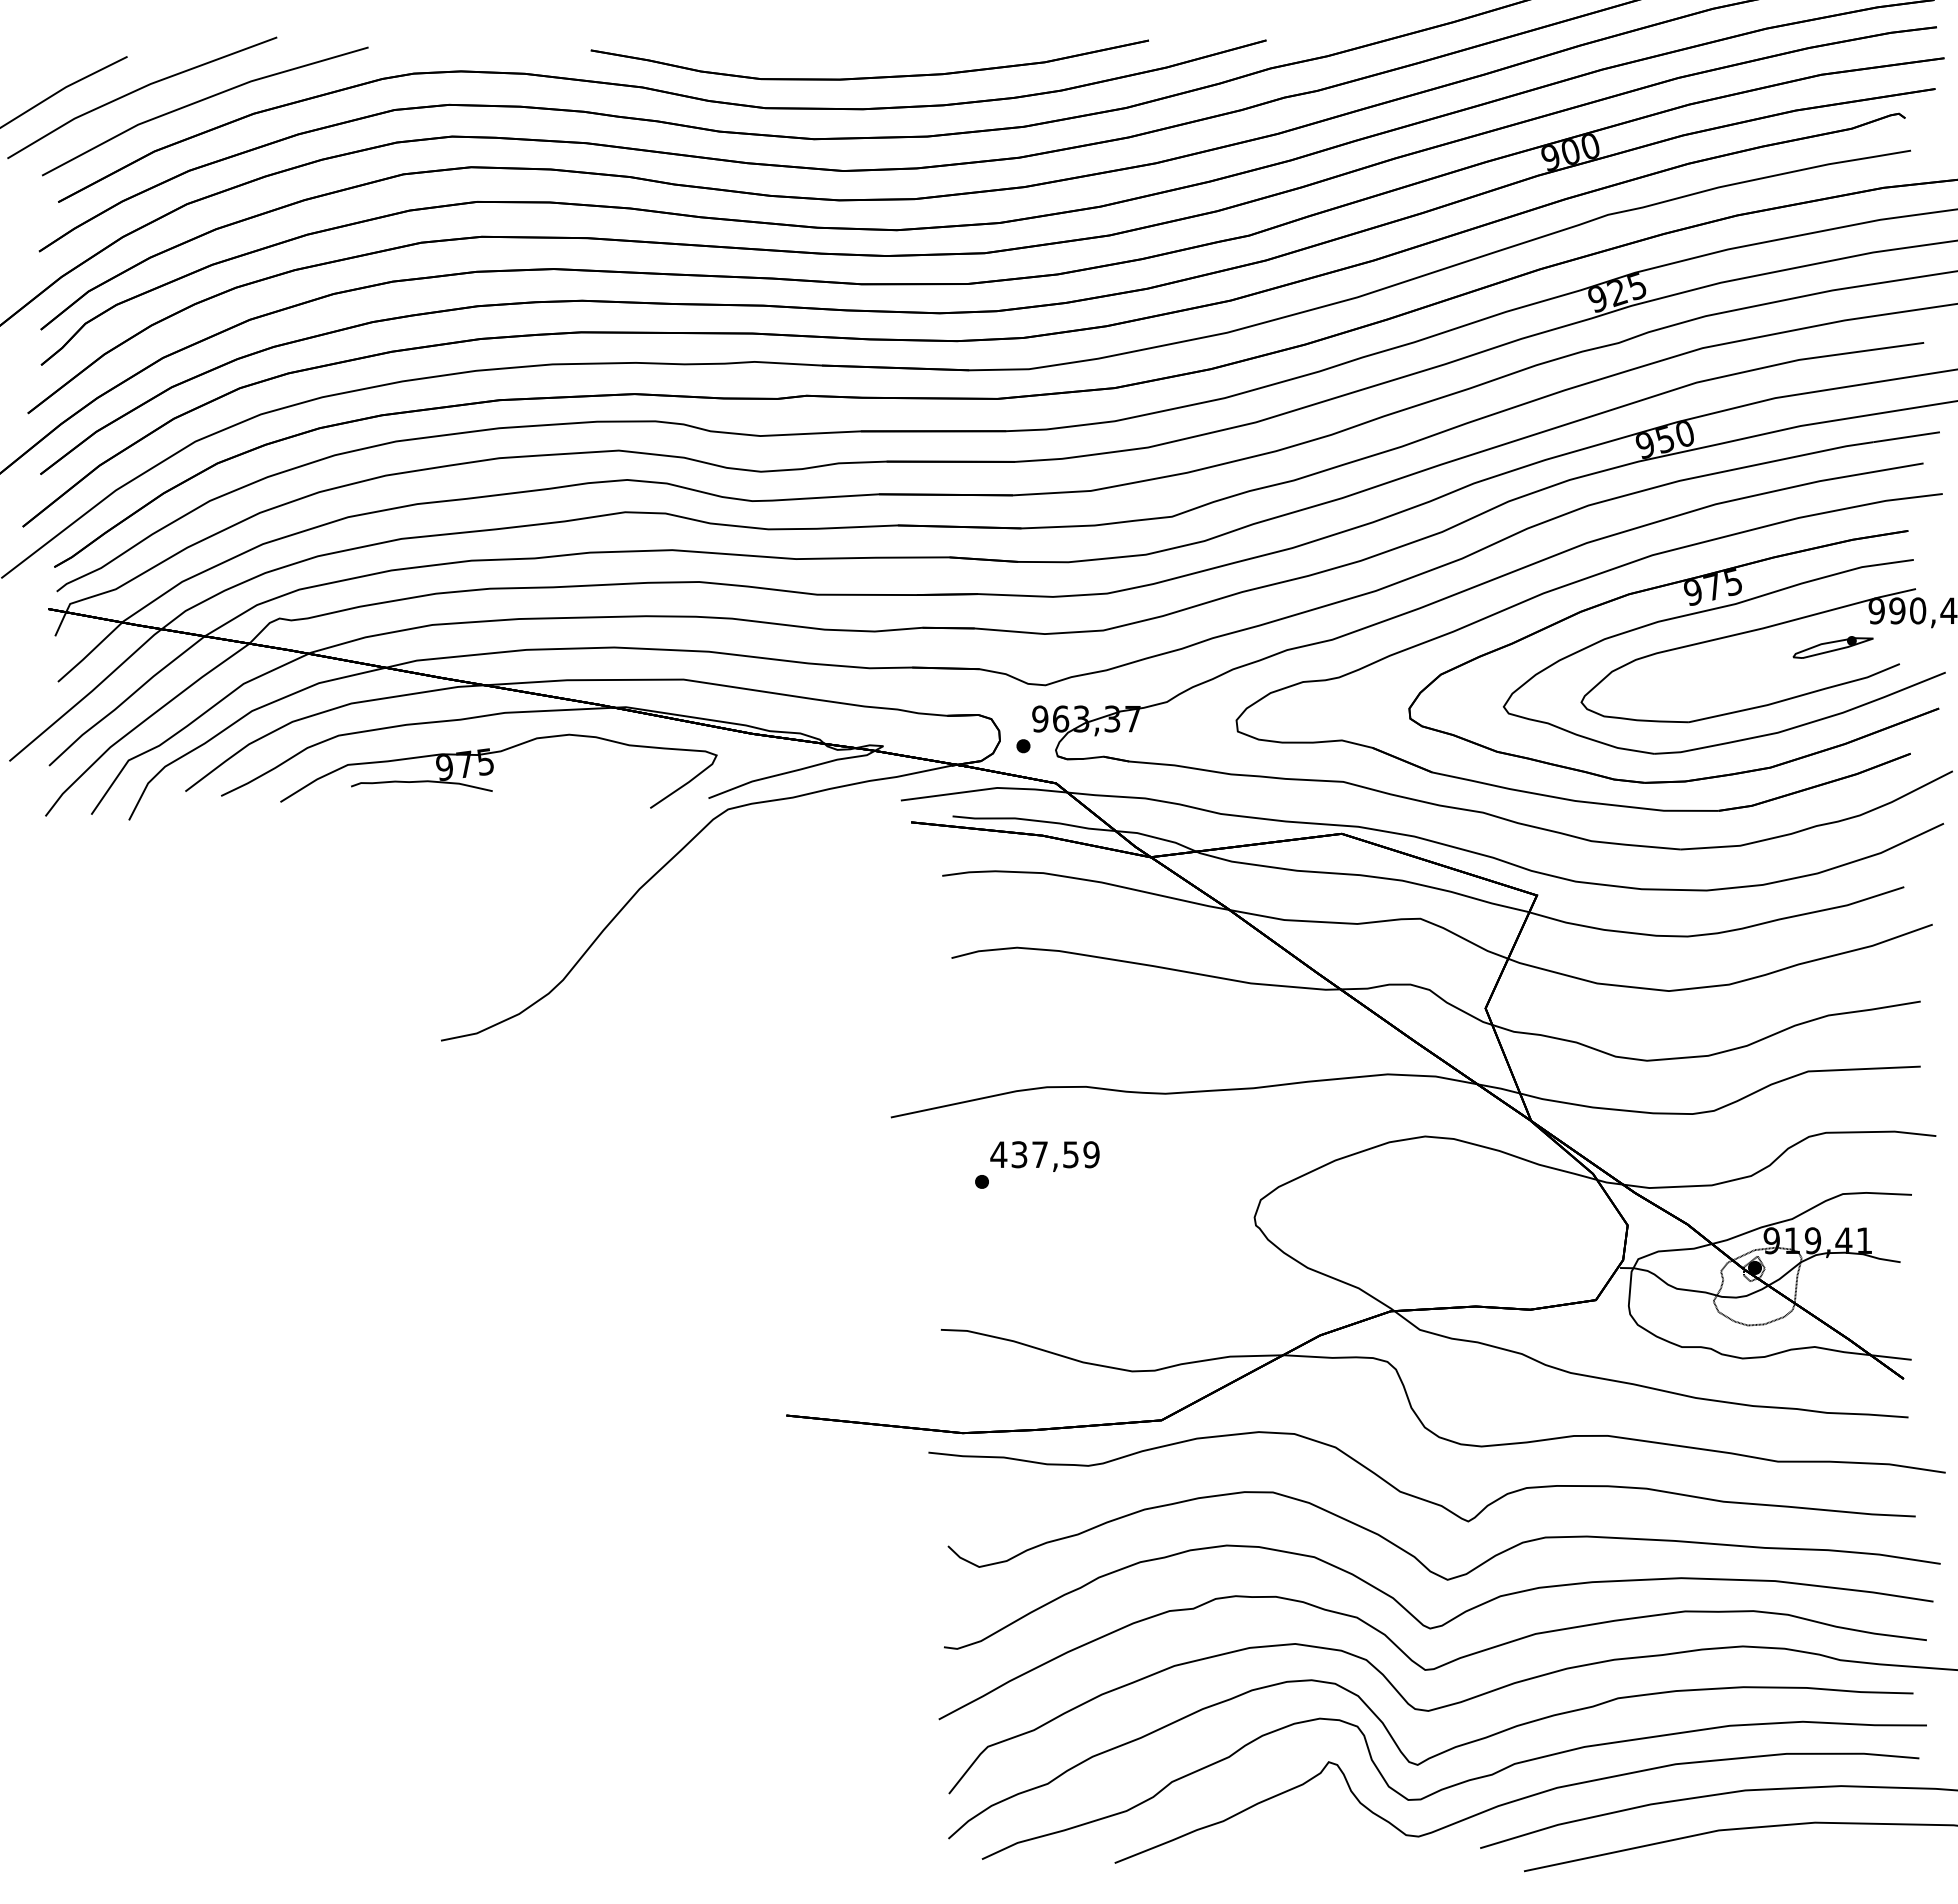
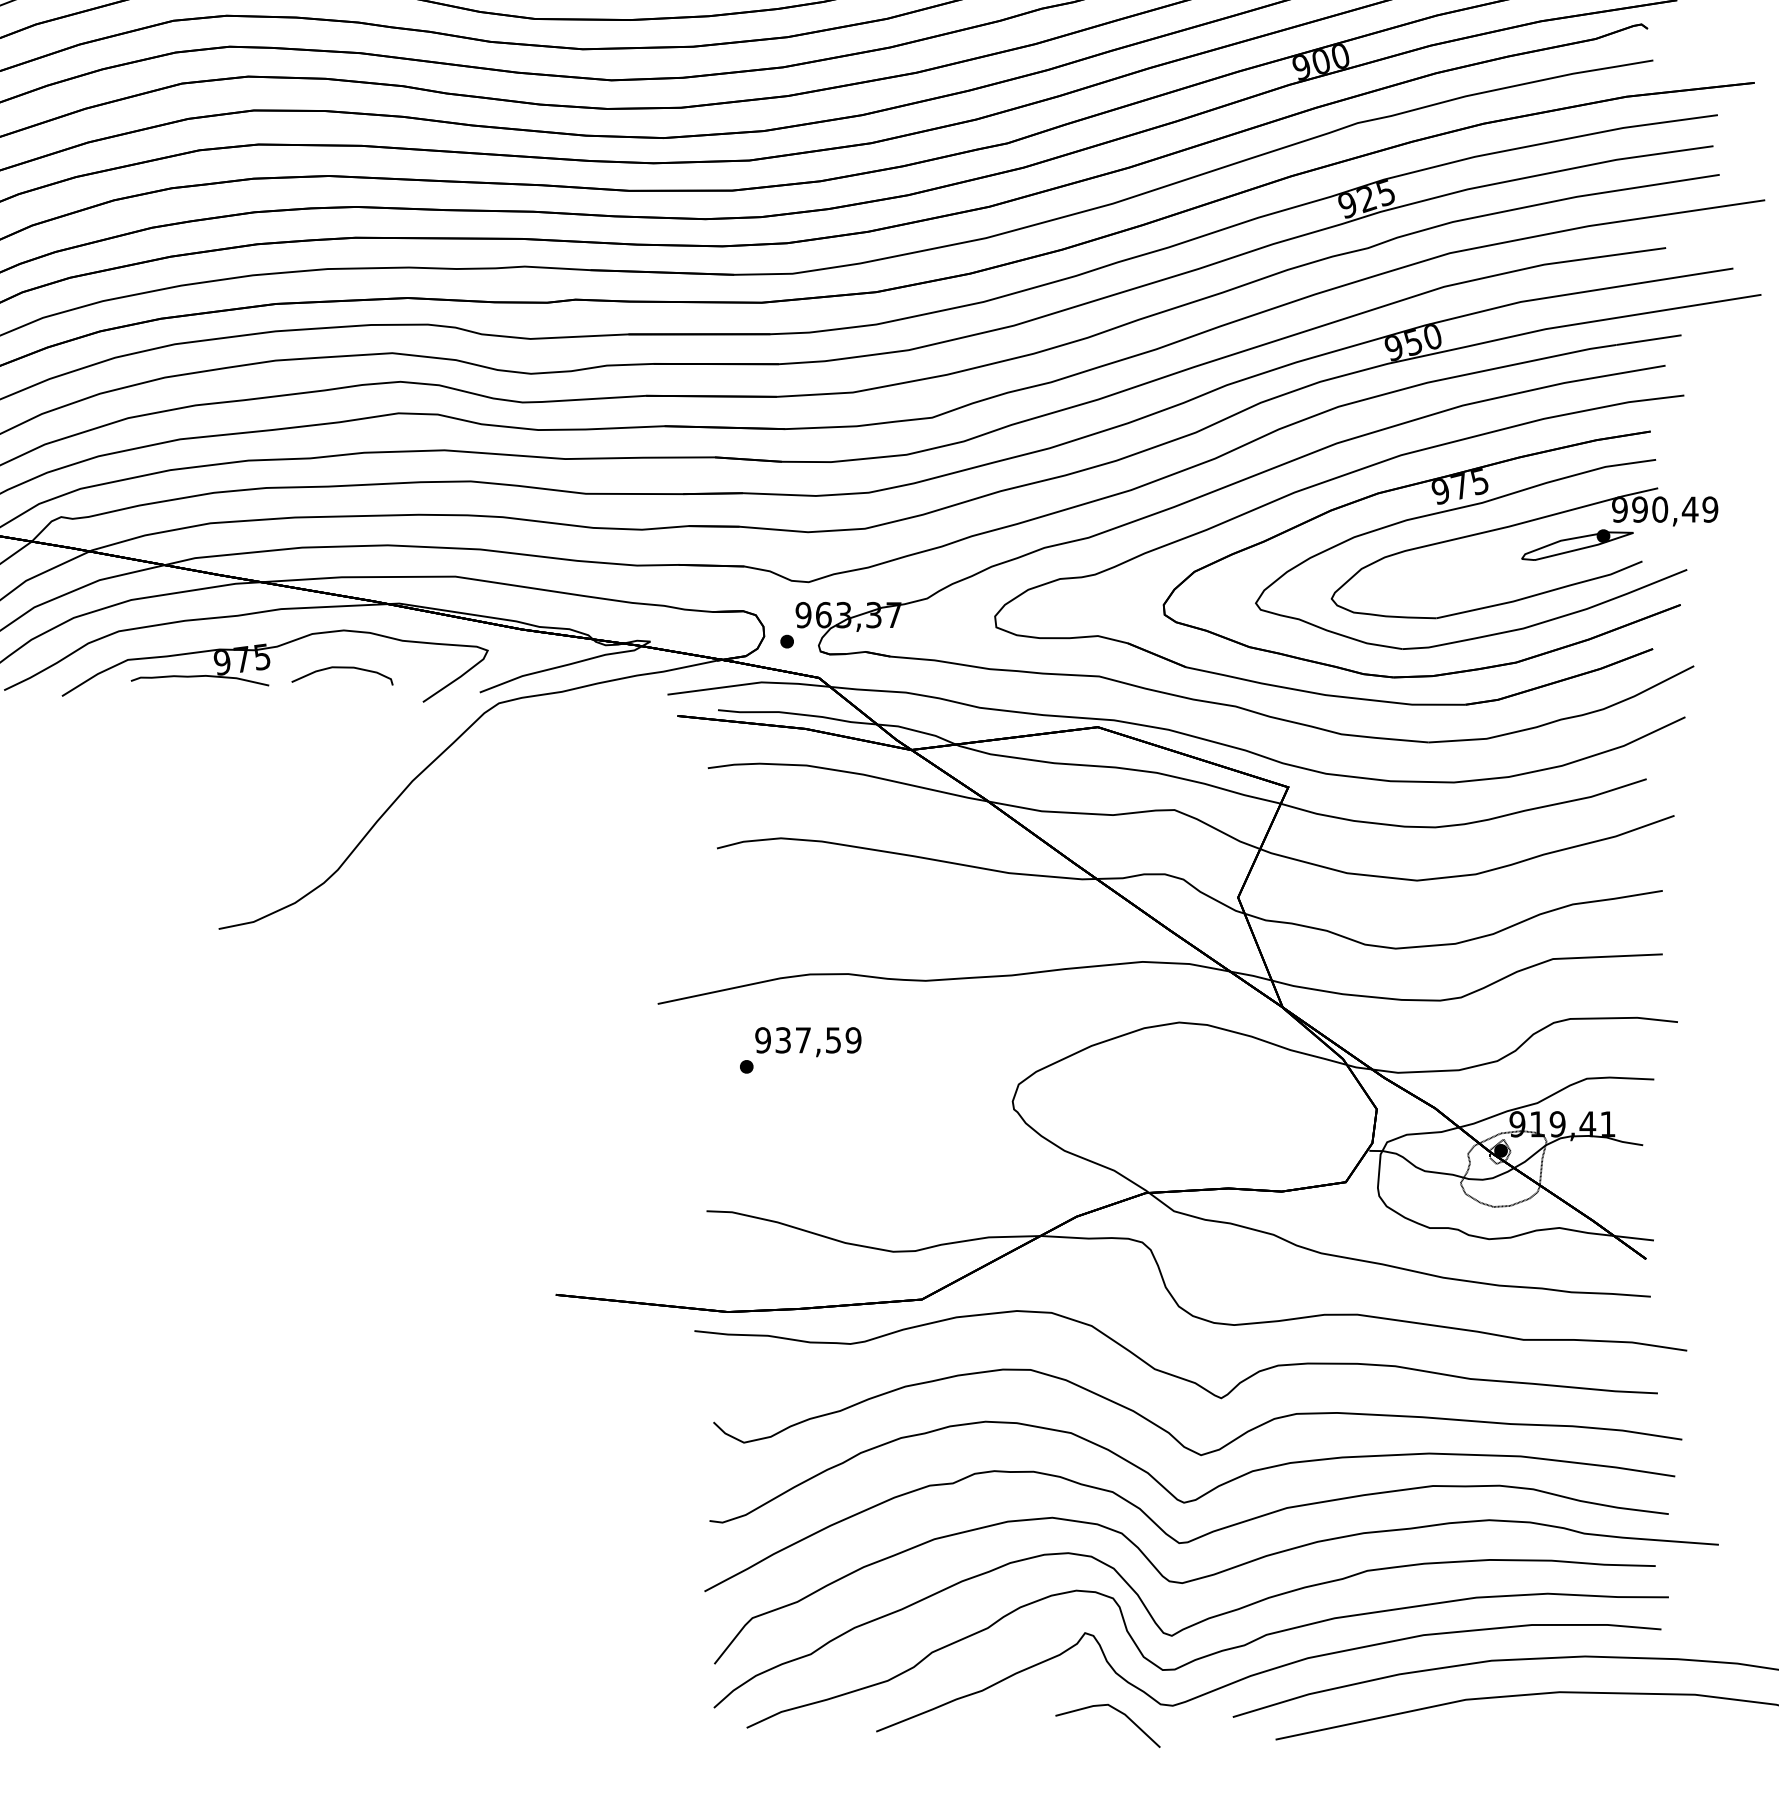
part: (1832, 647) -> (1576, 545), size x1.43
curve: (567, 773) -> (342, 668), added
text: (998, 1154) -> (762, 1040), 437,59 -> 937,59
line: (1360, 1841) -> (1116, 1710), added

